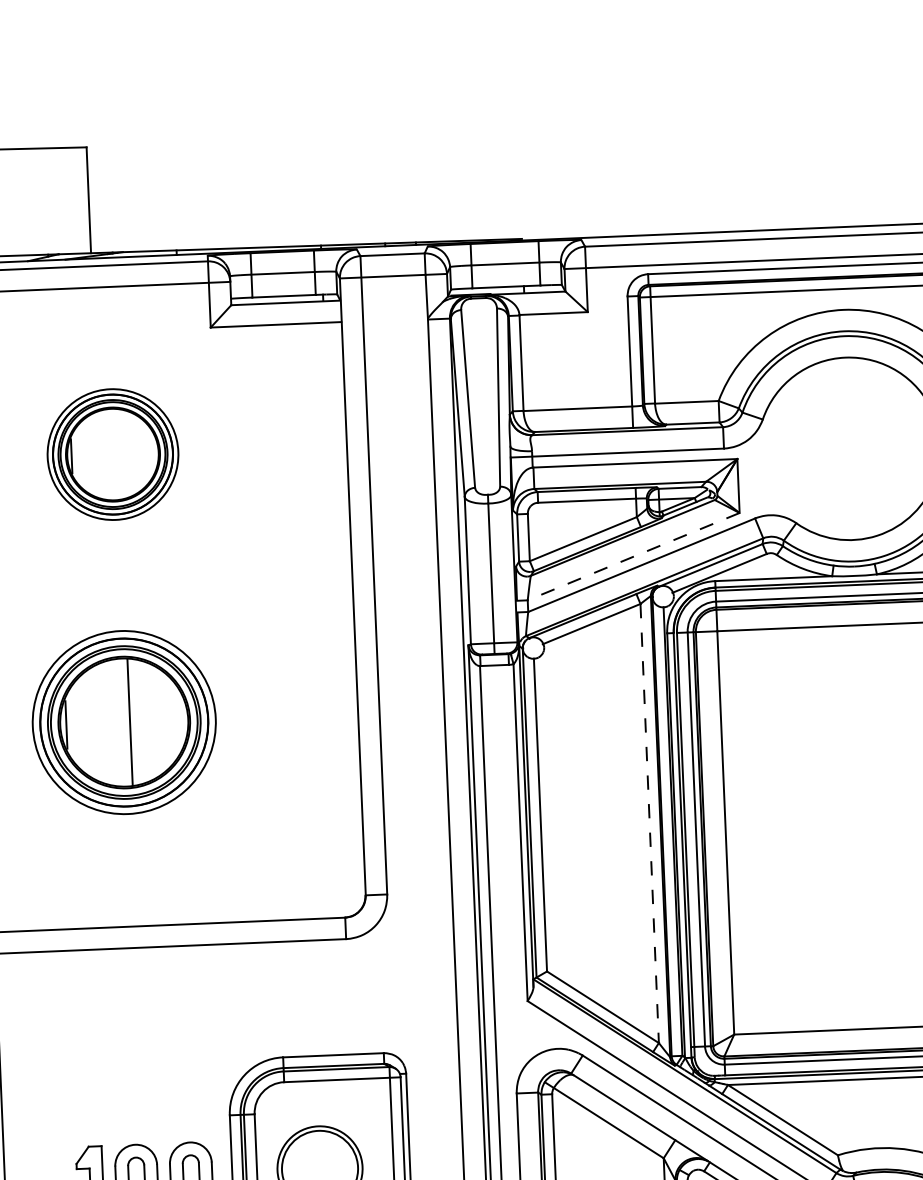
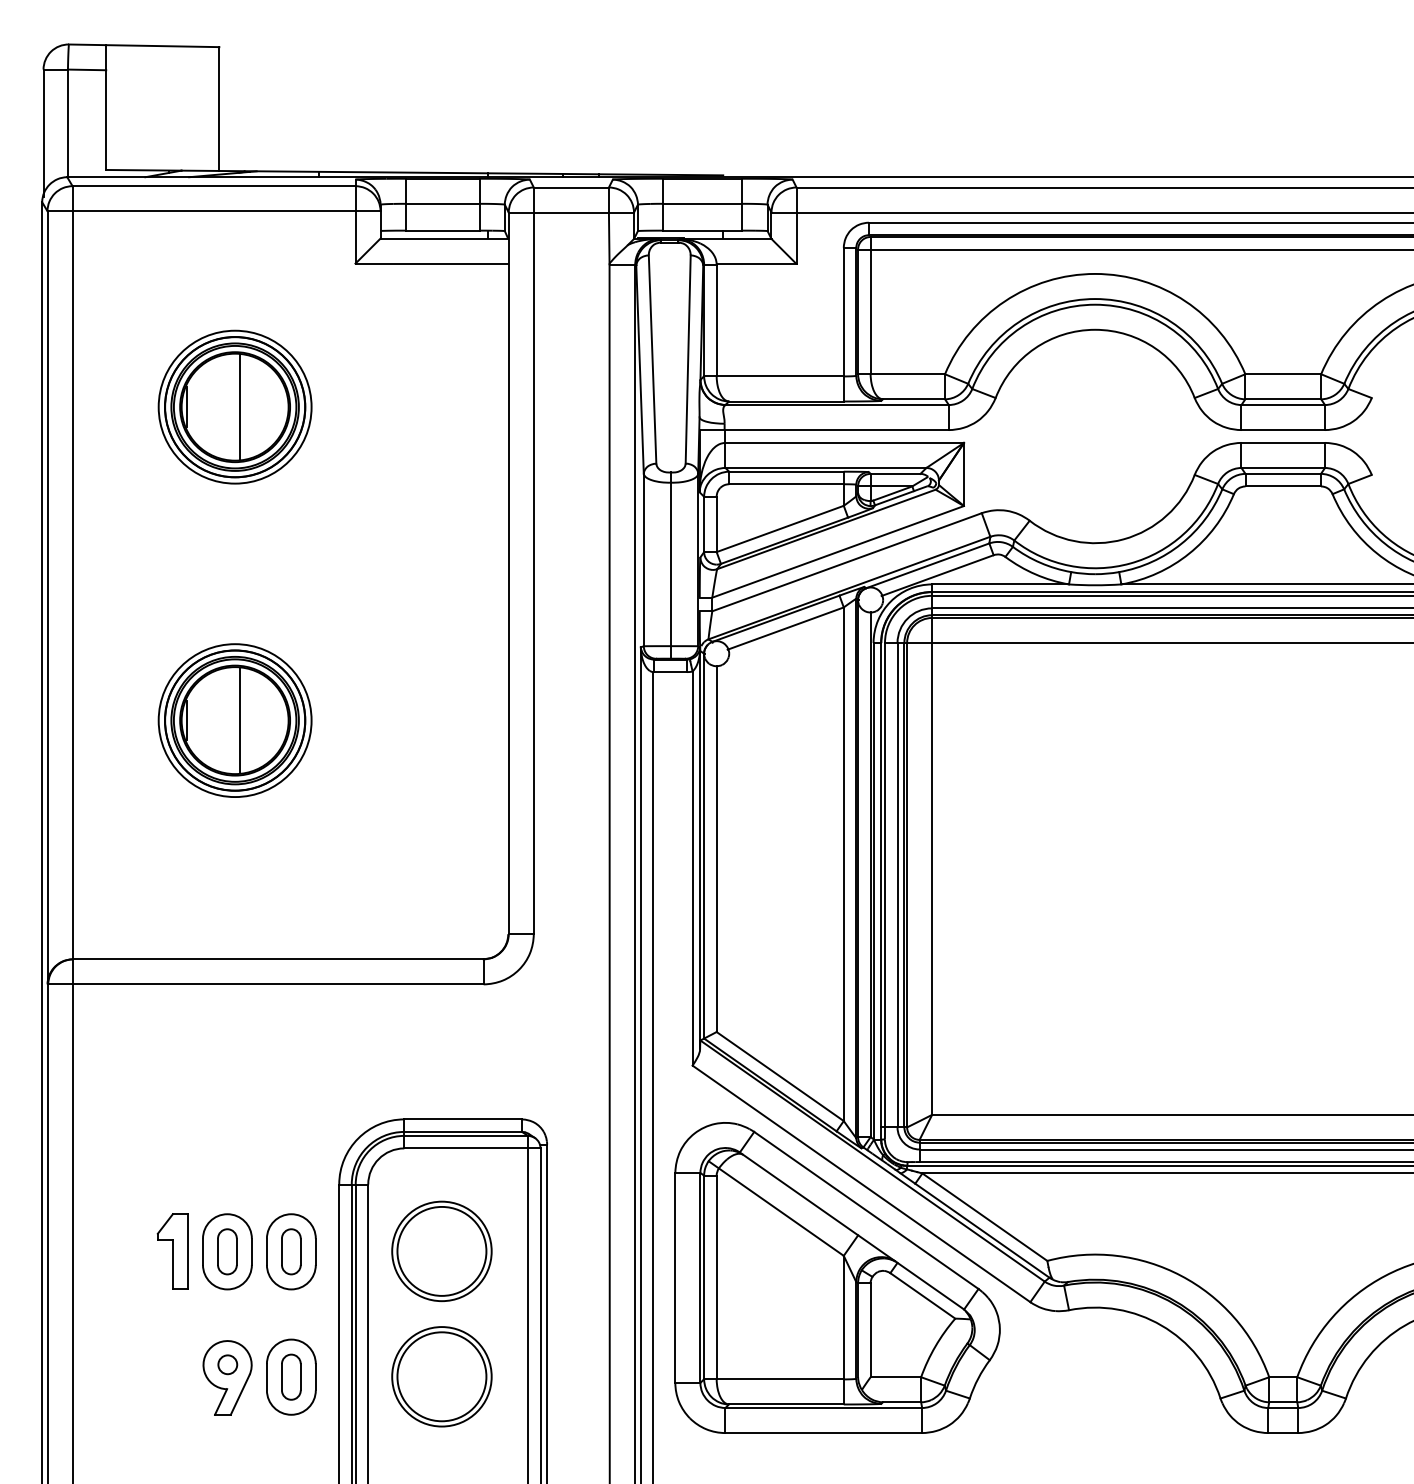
line: (116, 453) -> (239, 406), added
line: (633, 556) -> (838, 551), dashed -> solid
part: (123, 722) -> (234, 720), size x0.71
line: (649, 823) -> (843, 864), dashed -> solid

